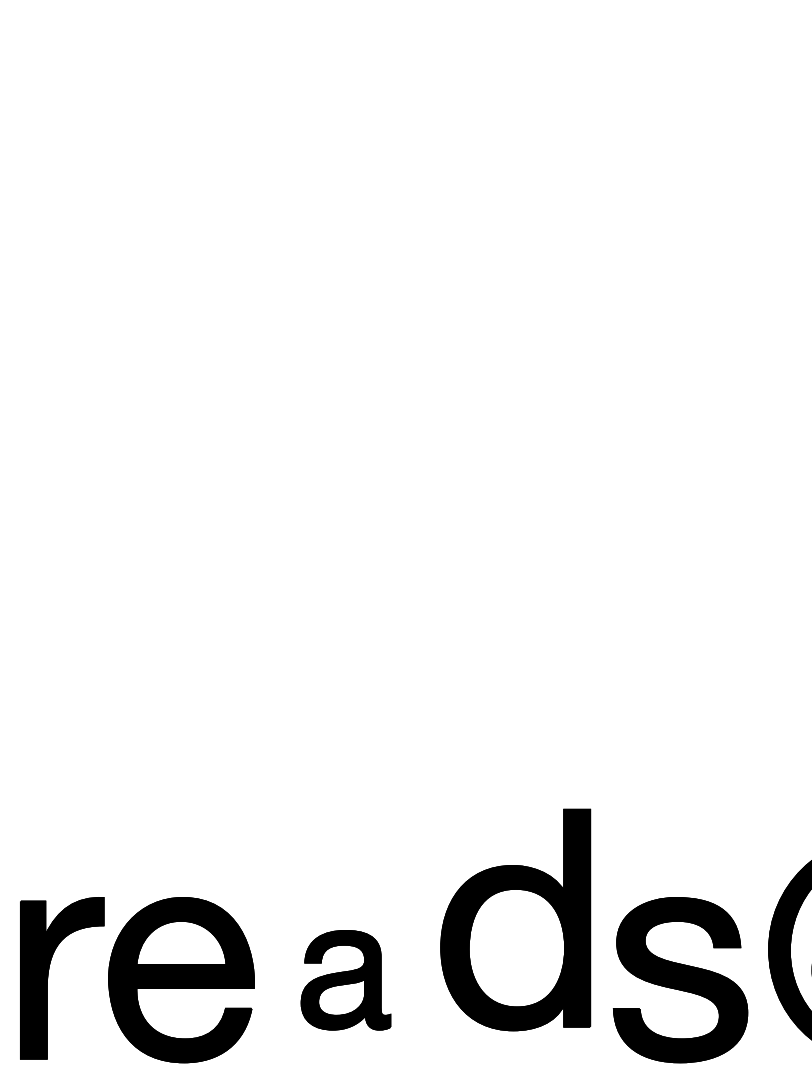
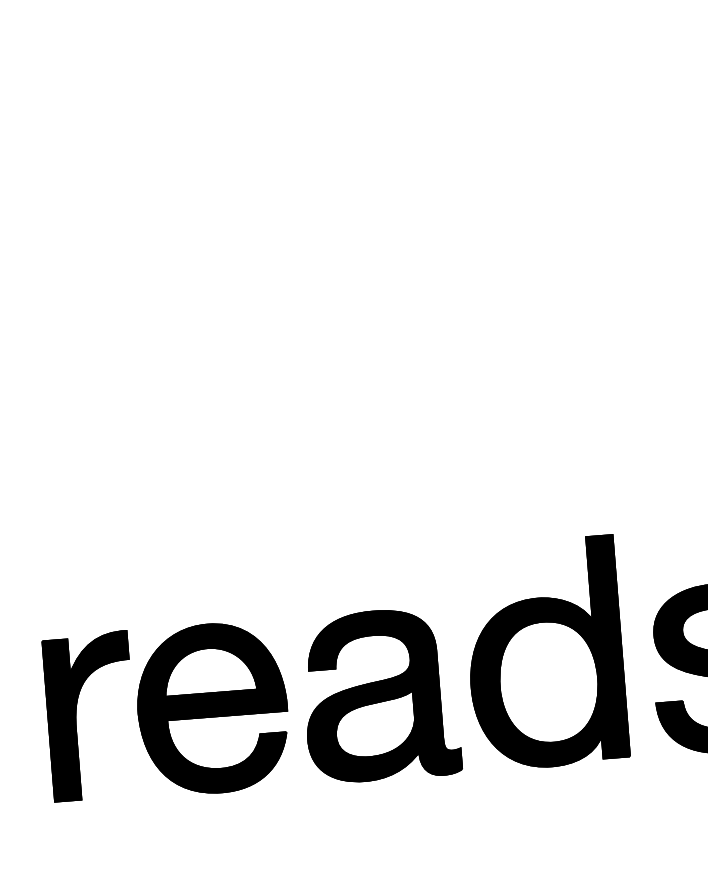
part: (515, 919) -> (545, 653), moved
part: (345, 980) -> (380, 695), size x1.67

